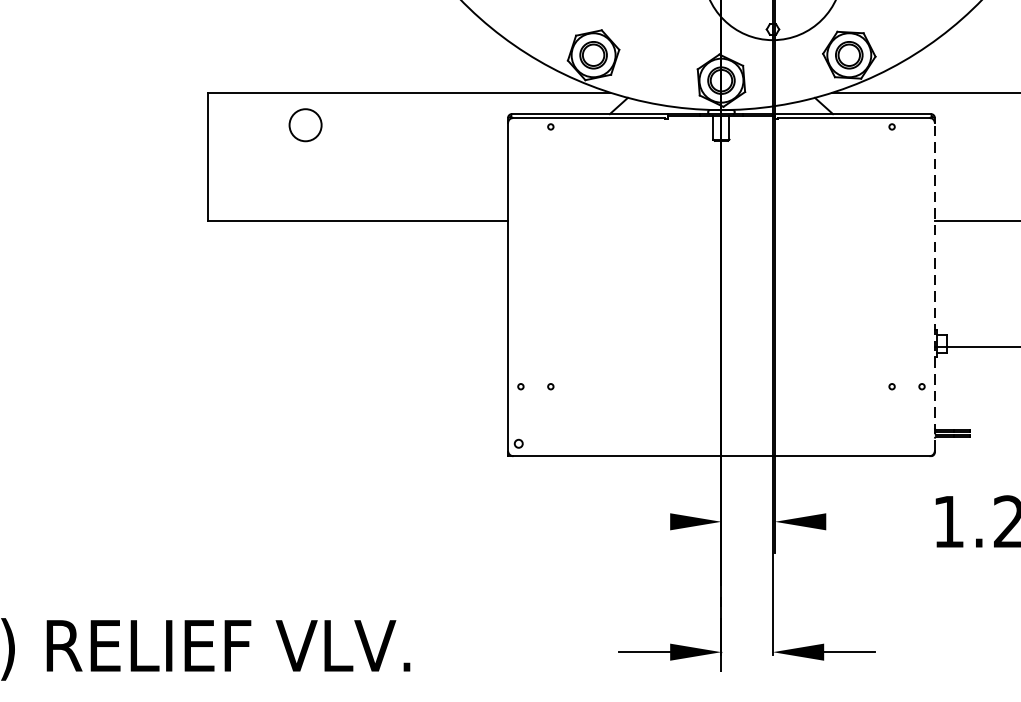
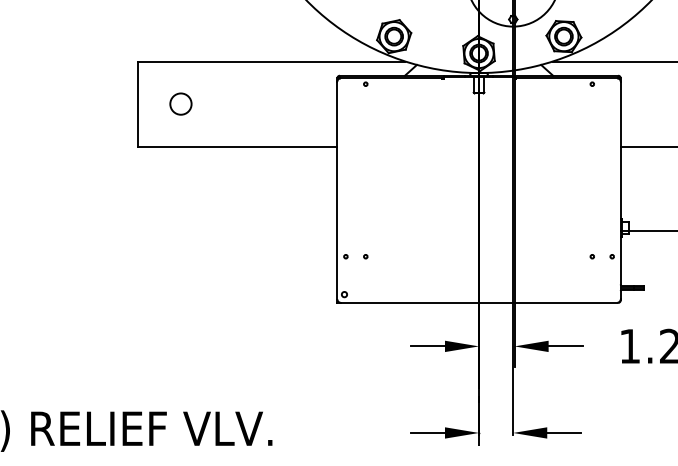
circle: (304, 124) -> (180, 103), moved
line: (934, 286) -> (620, 190), dashed -> solid
line: (643, 521) -> (427, 346), added
line: (851, 521) -> (565, 346), added

